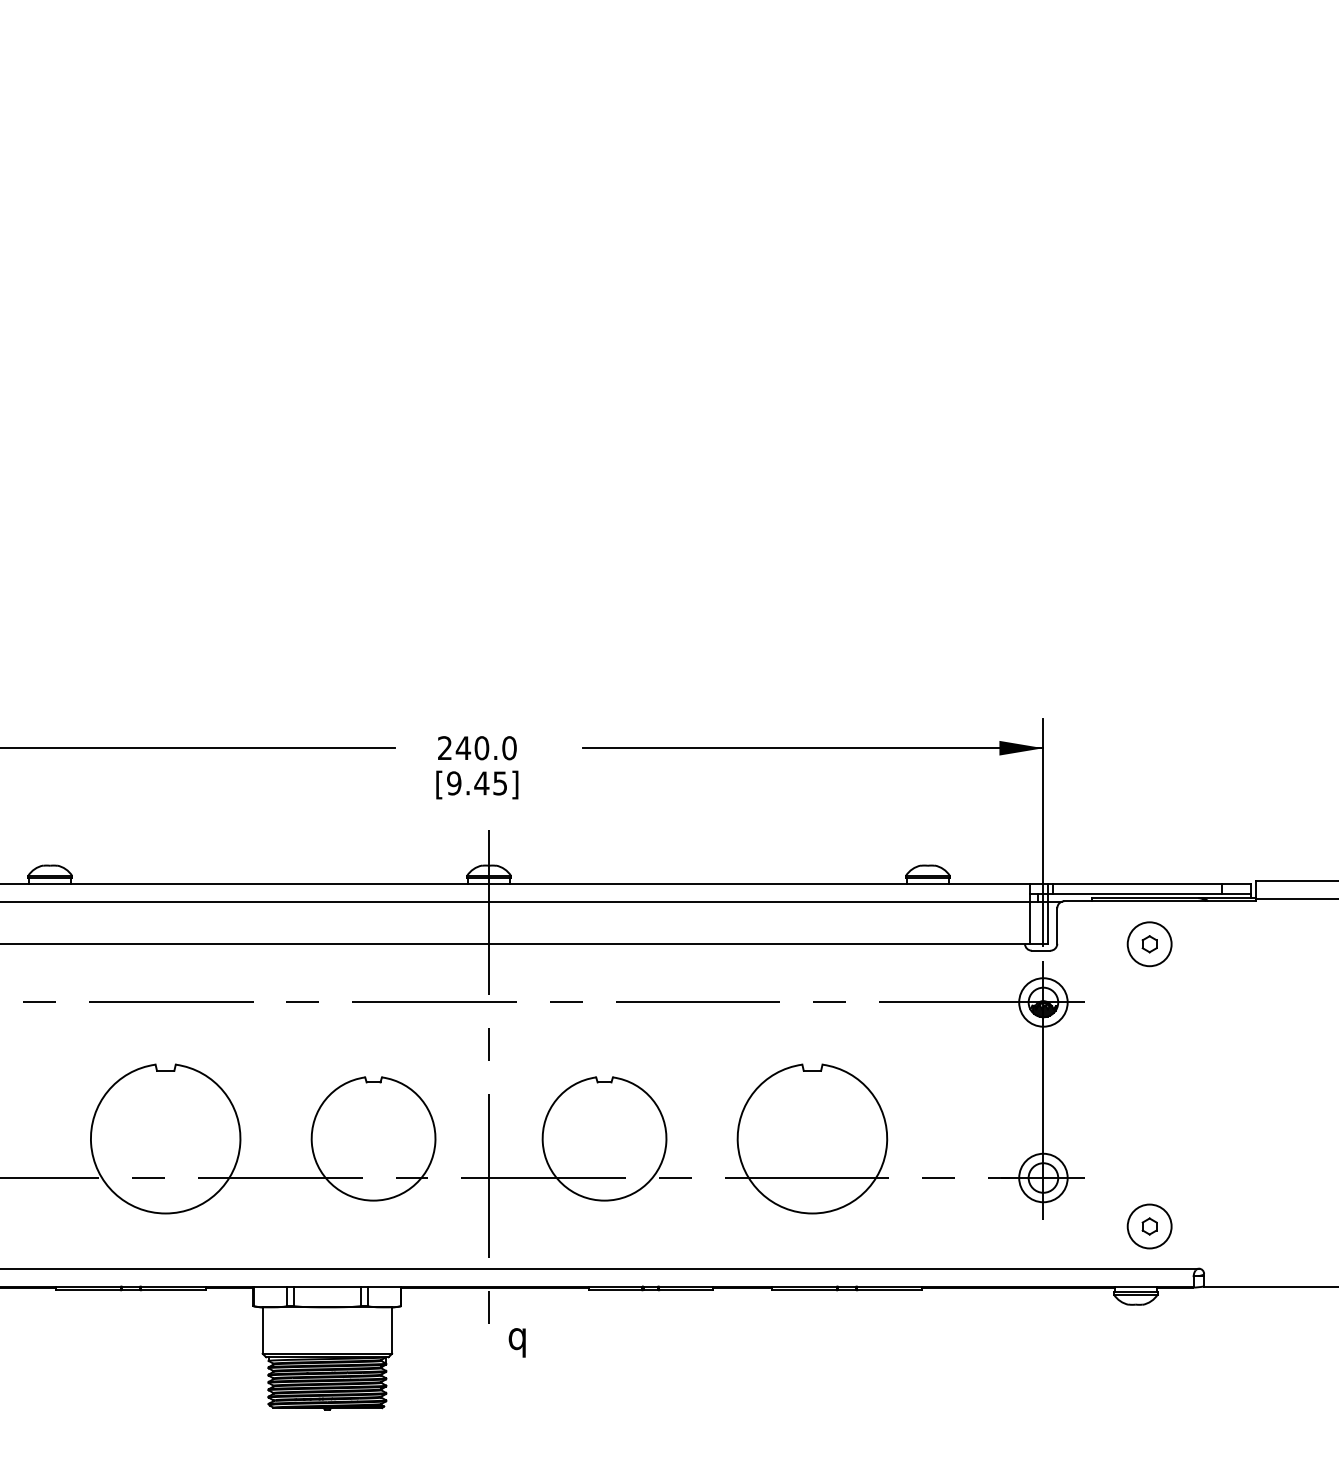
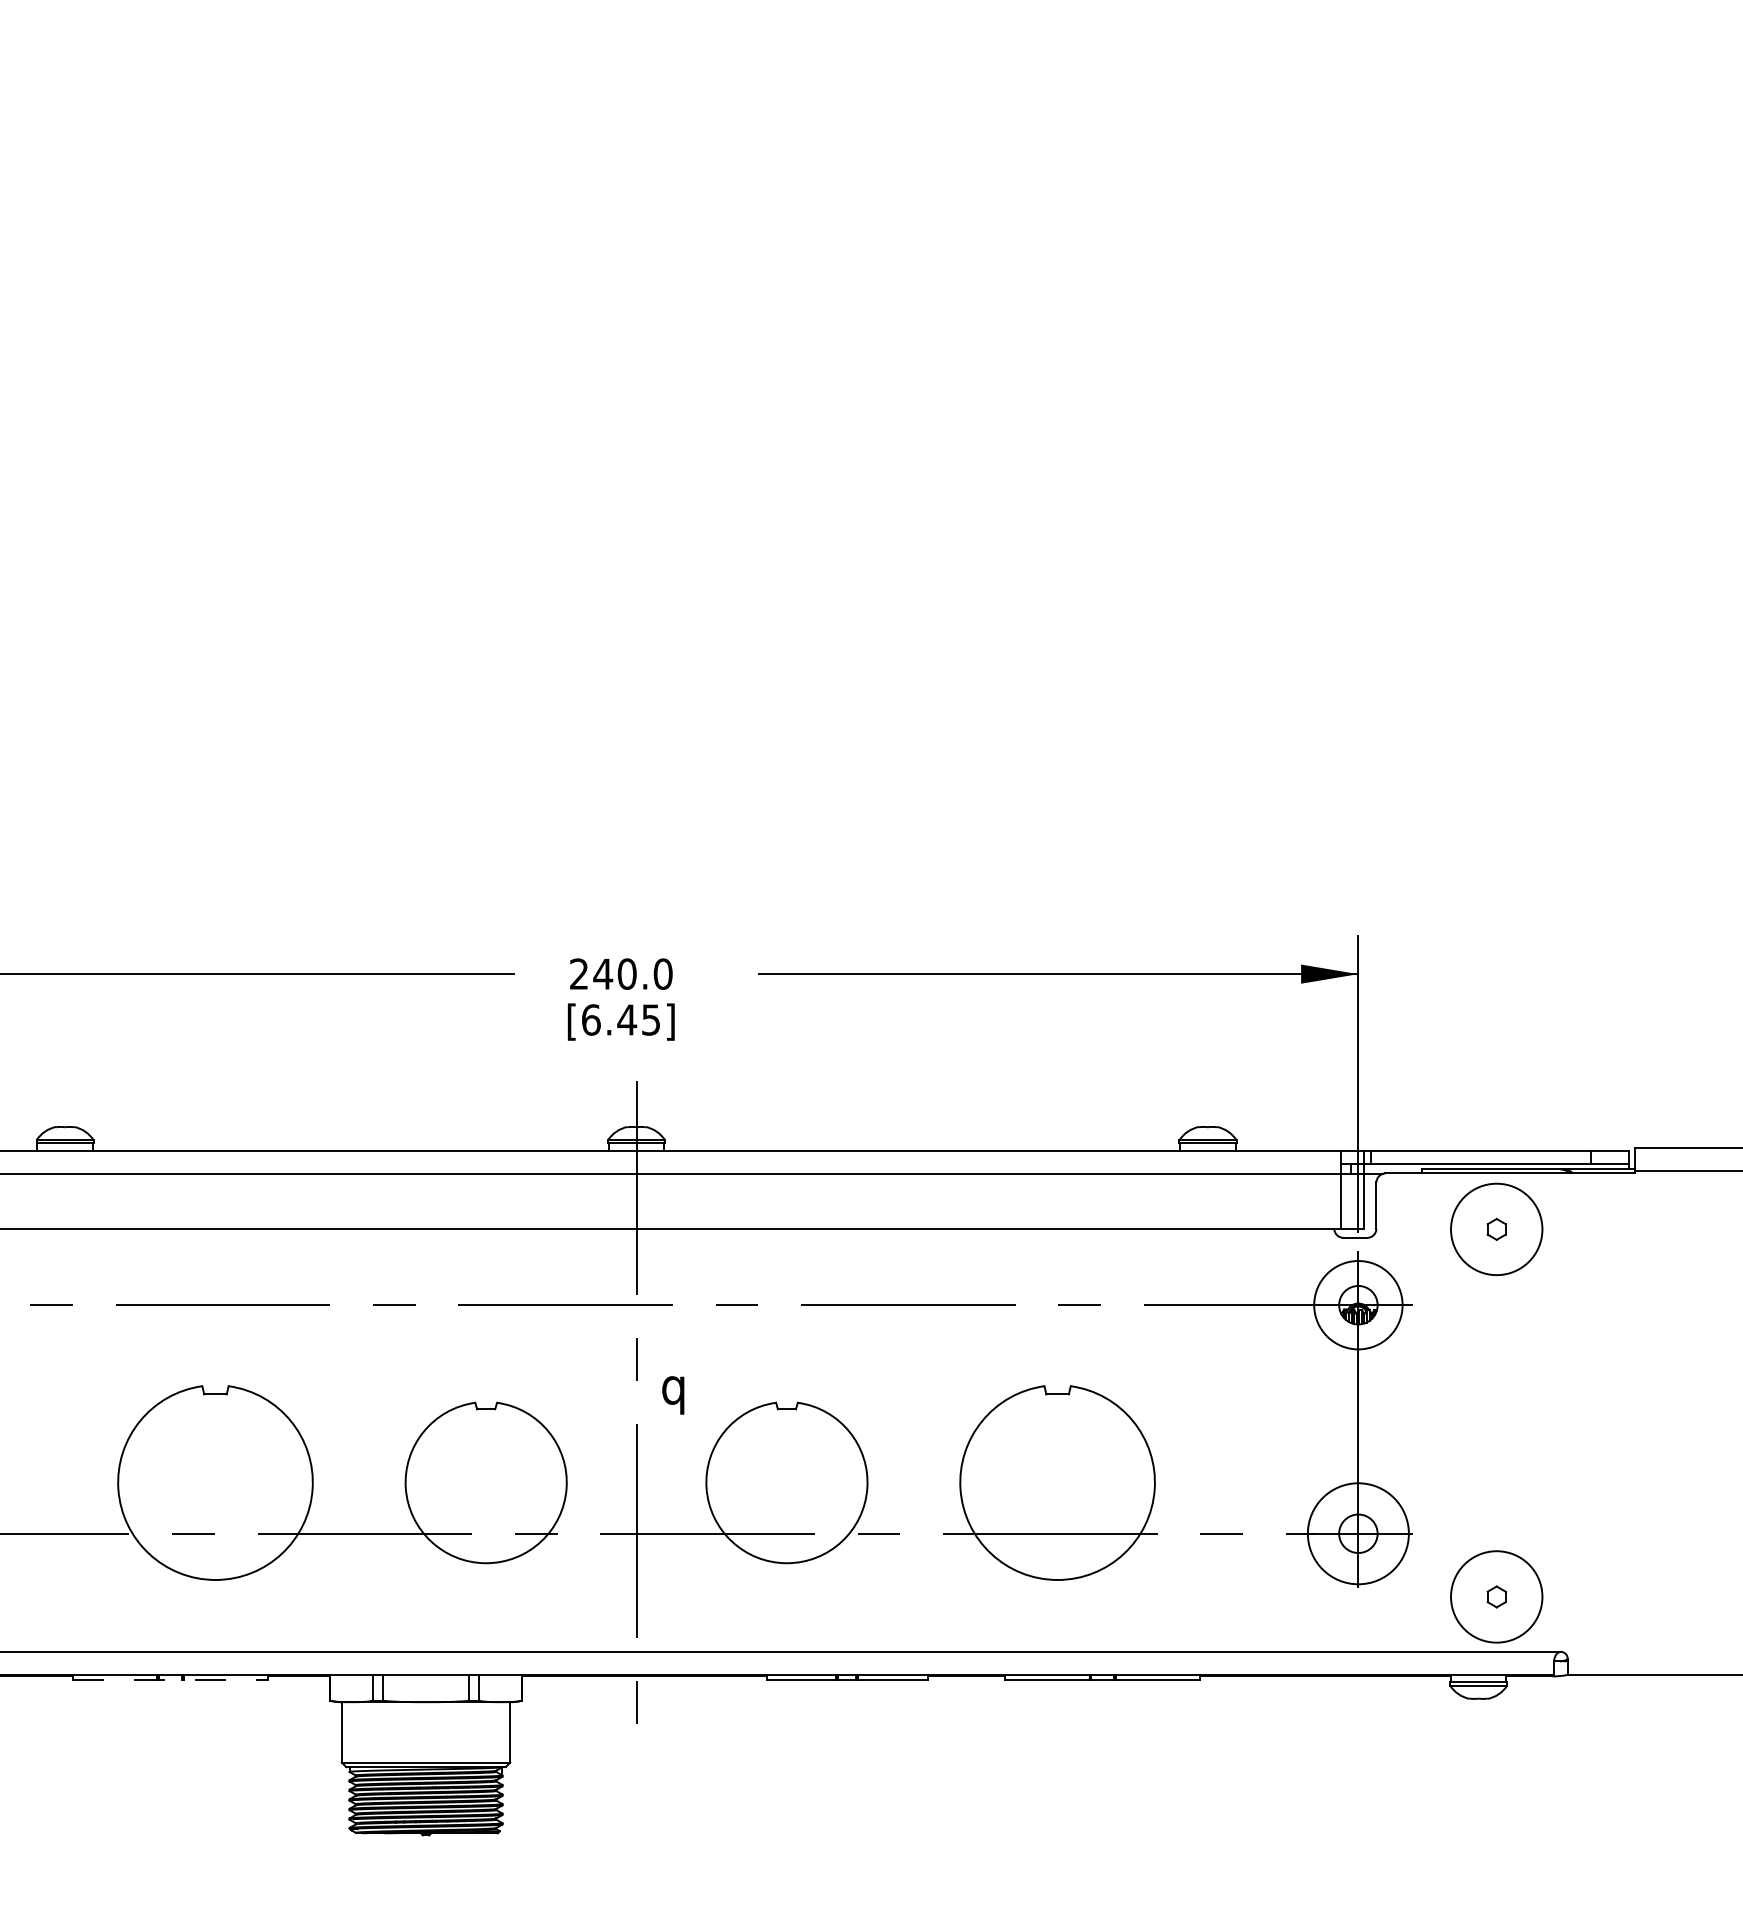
text: (453, 783) -> (590, 1019), [9.45] -> [6.45]
circle: (1149, 944) -> (1496, 1229), size x1.6
circle: (1042, 1001) -> (1357, 1304), size x1.4
circle: (1042, 1177) -> (1357, 1533), size x1.6
circle: (1149, 1226) -> (1496, 1596), size x1.6
line: (131, 1289) -> (170, 1679), solid -> dashed
text: (517, 1342) -> (673, 1395), moved

